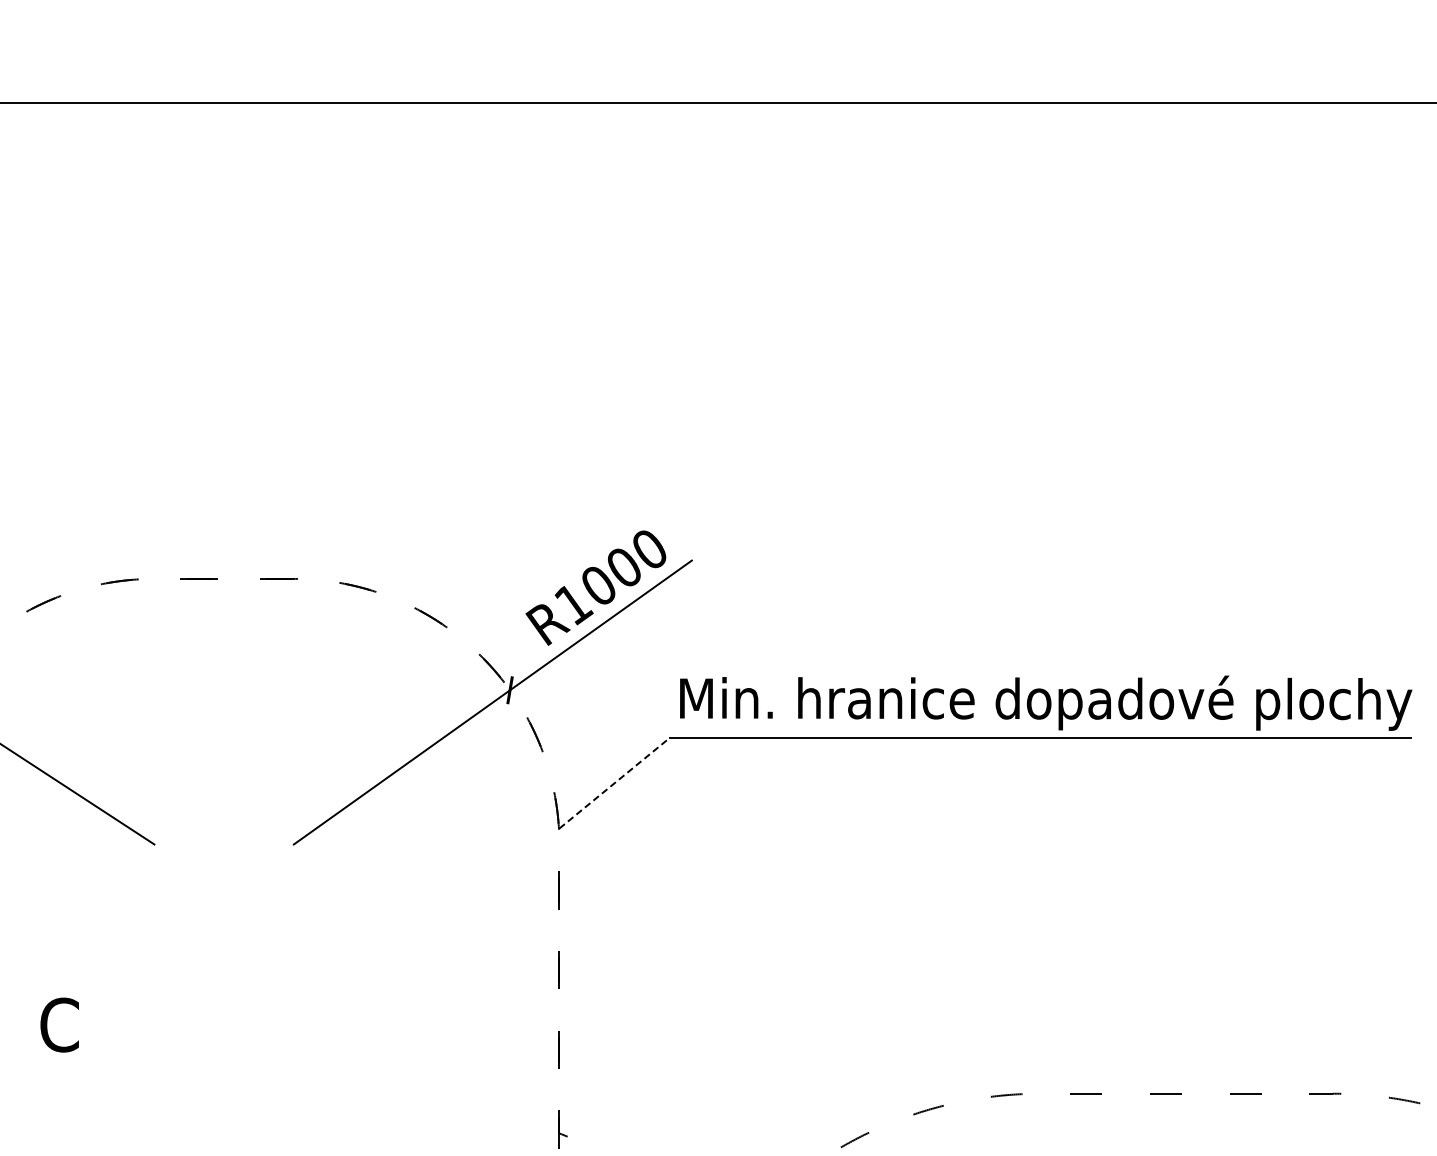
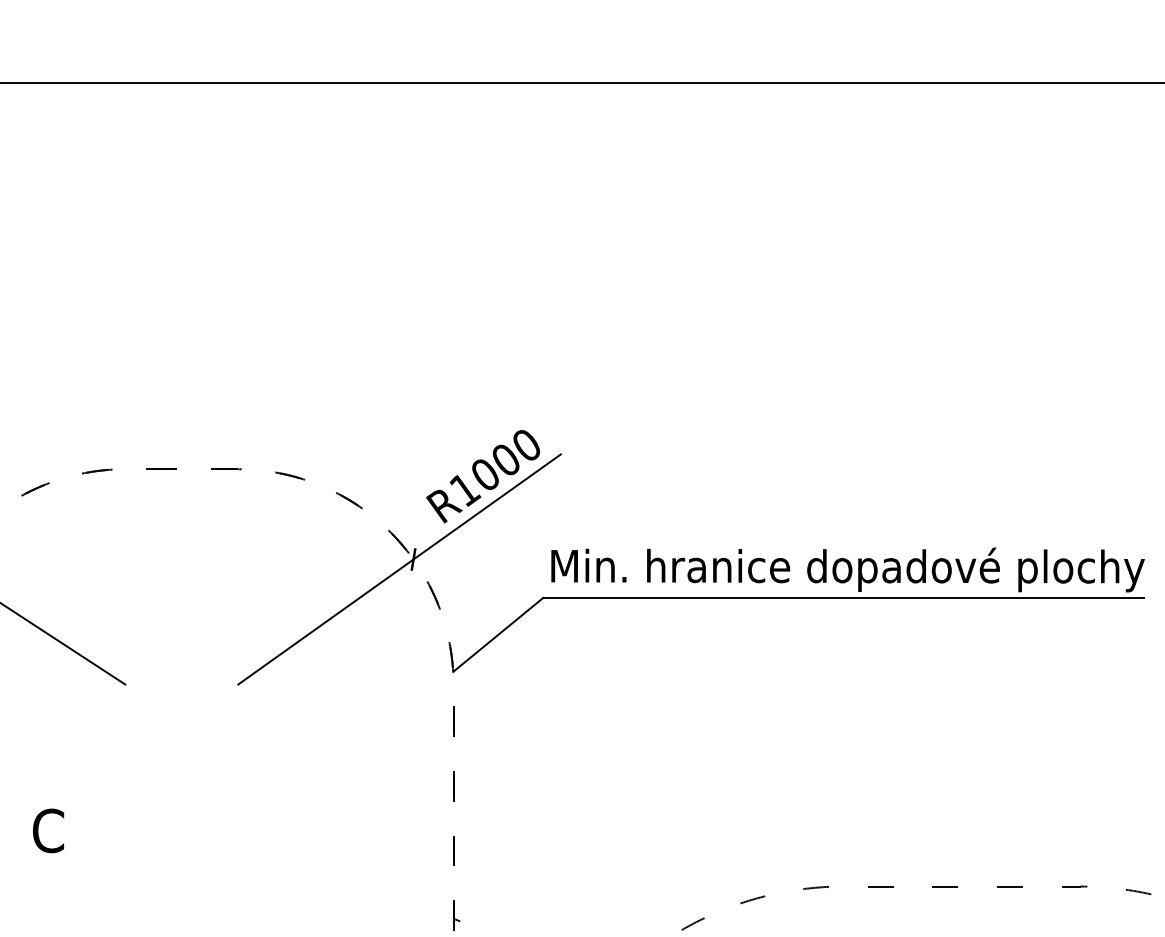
line: (615, 782) -> (499, 634), dashed -> solid

